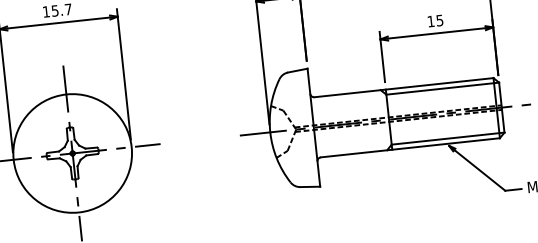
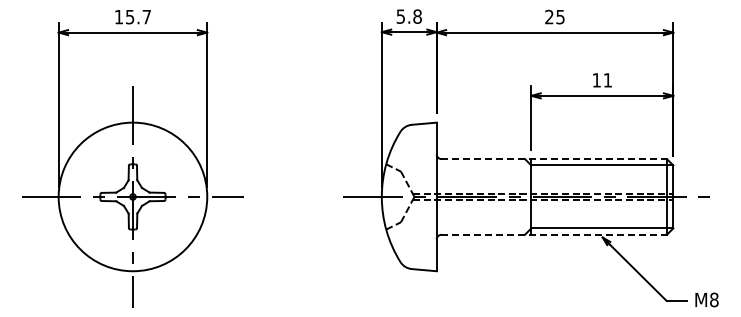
text: (439, 20) -> (607, 80), 15 -> 11
line: (404, 87) -> (554, 159), solid -> dashed
line: (410, 147) -> (554, 234), solid -> dashed

